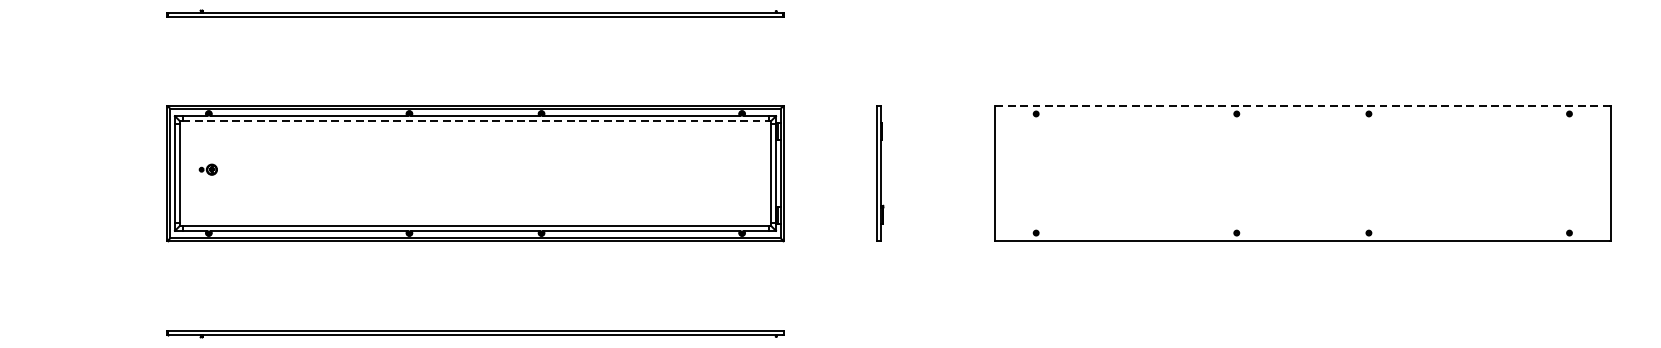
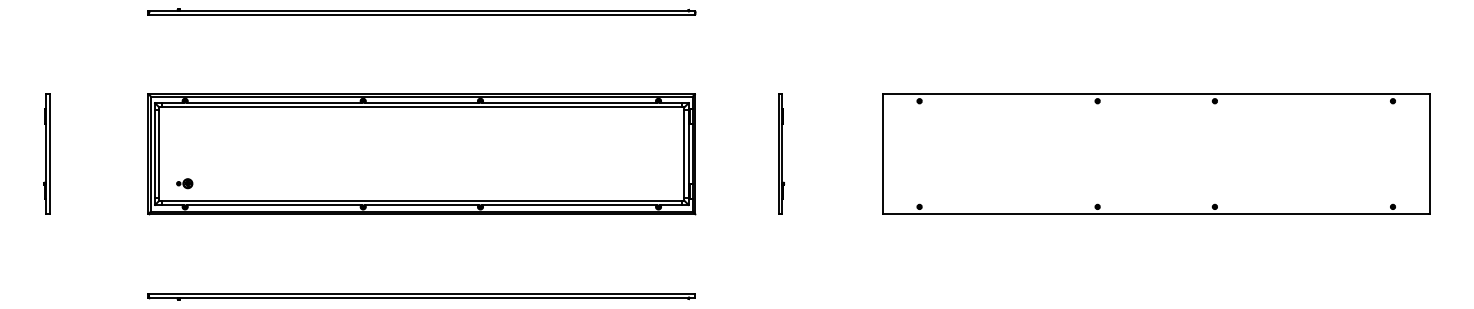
line: (1301, 106) -> (1155, 94), dashed -> solid
line: (476, 121) -> (422, 107), dashed -> solid
part: (208, 169) -> (184, 183), moved
part: (52, 172) -> (46, 153), added

